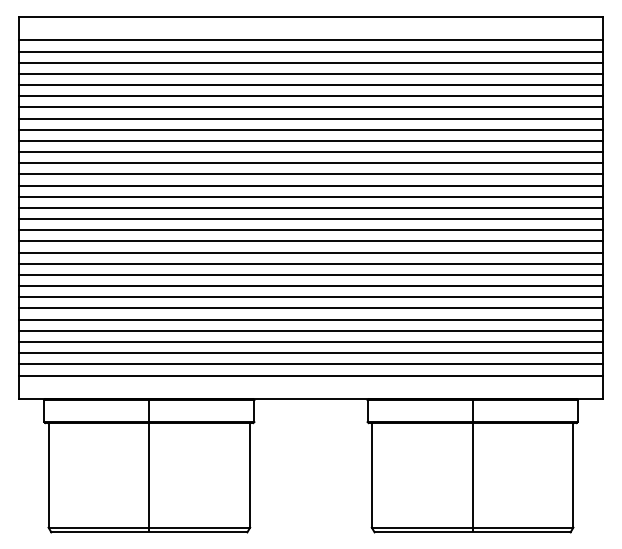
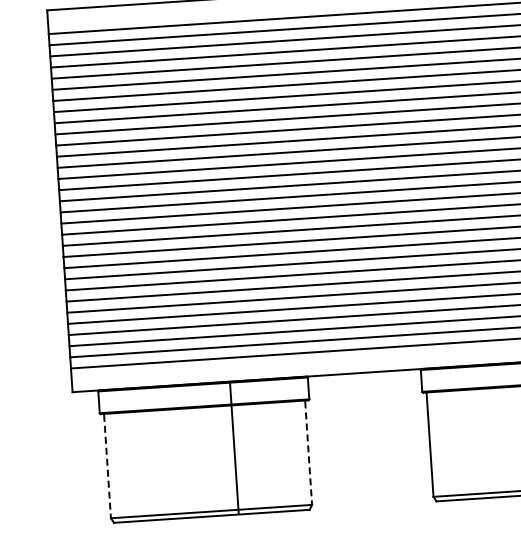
line: (149, 465) -> (234, 447), moved
line: (48, 475) -> (107, 466), solid -> dashed
line: (250, 475) -> (308, 452), solid -> dashed

